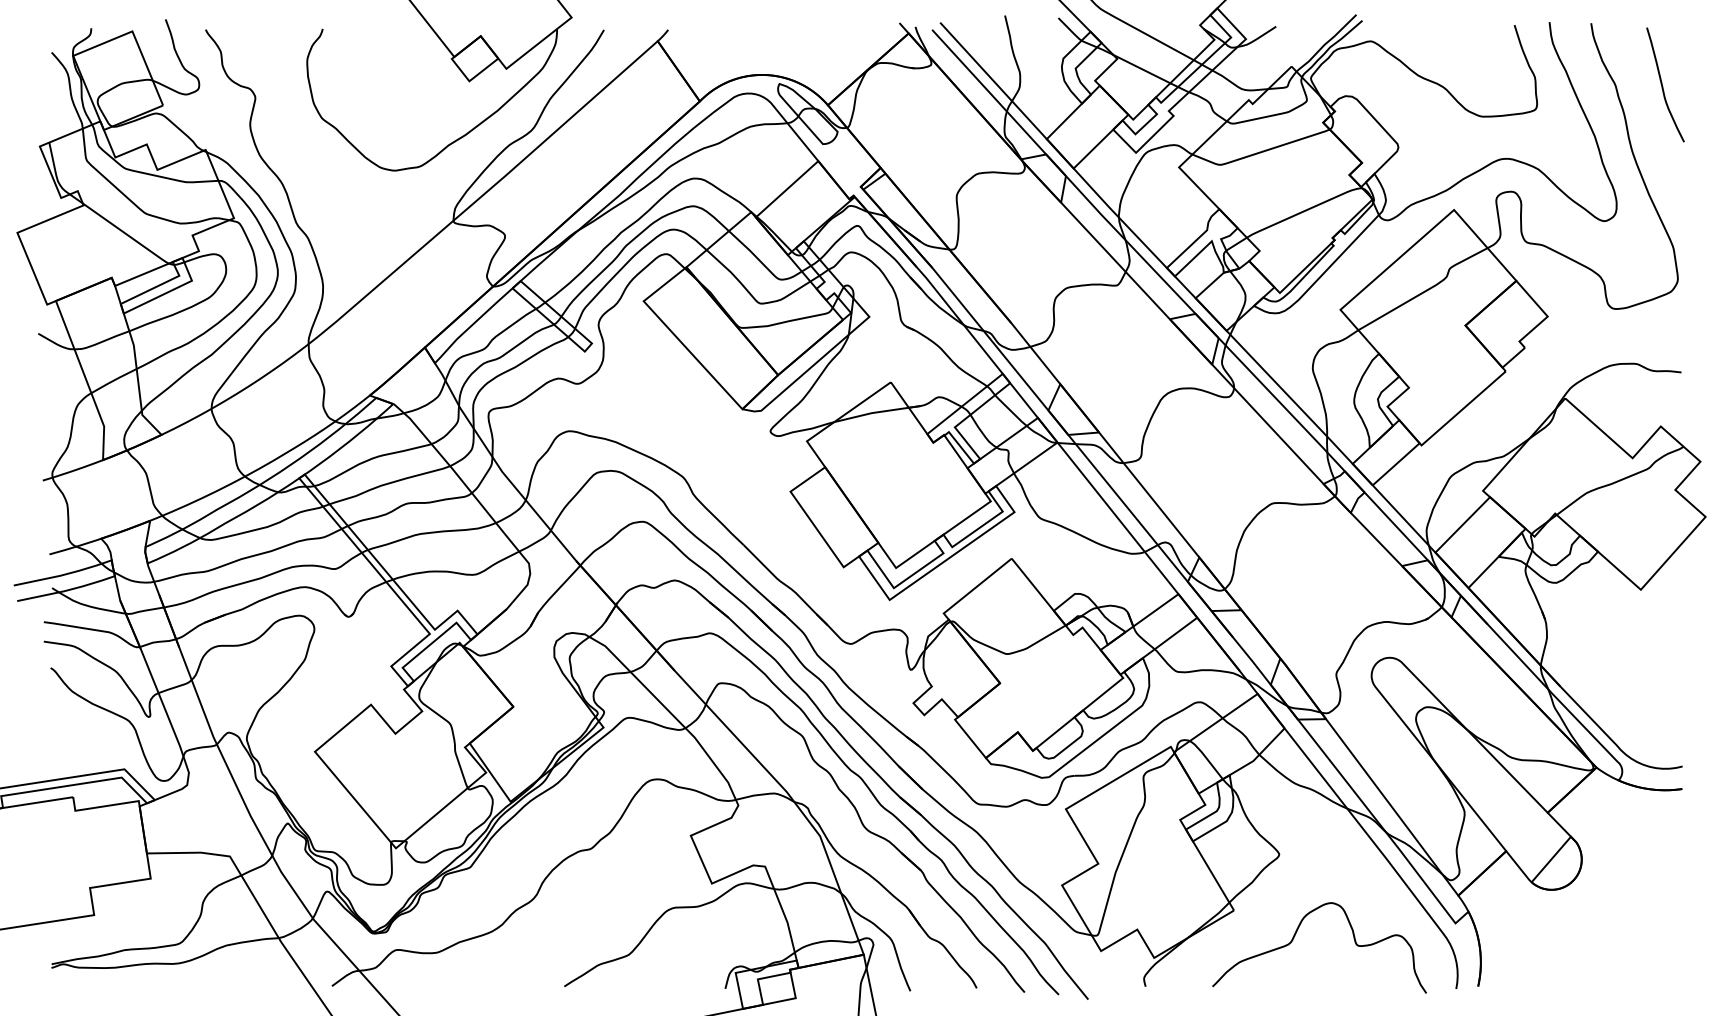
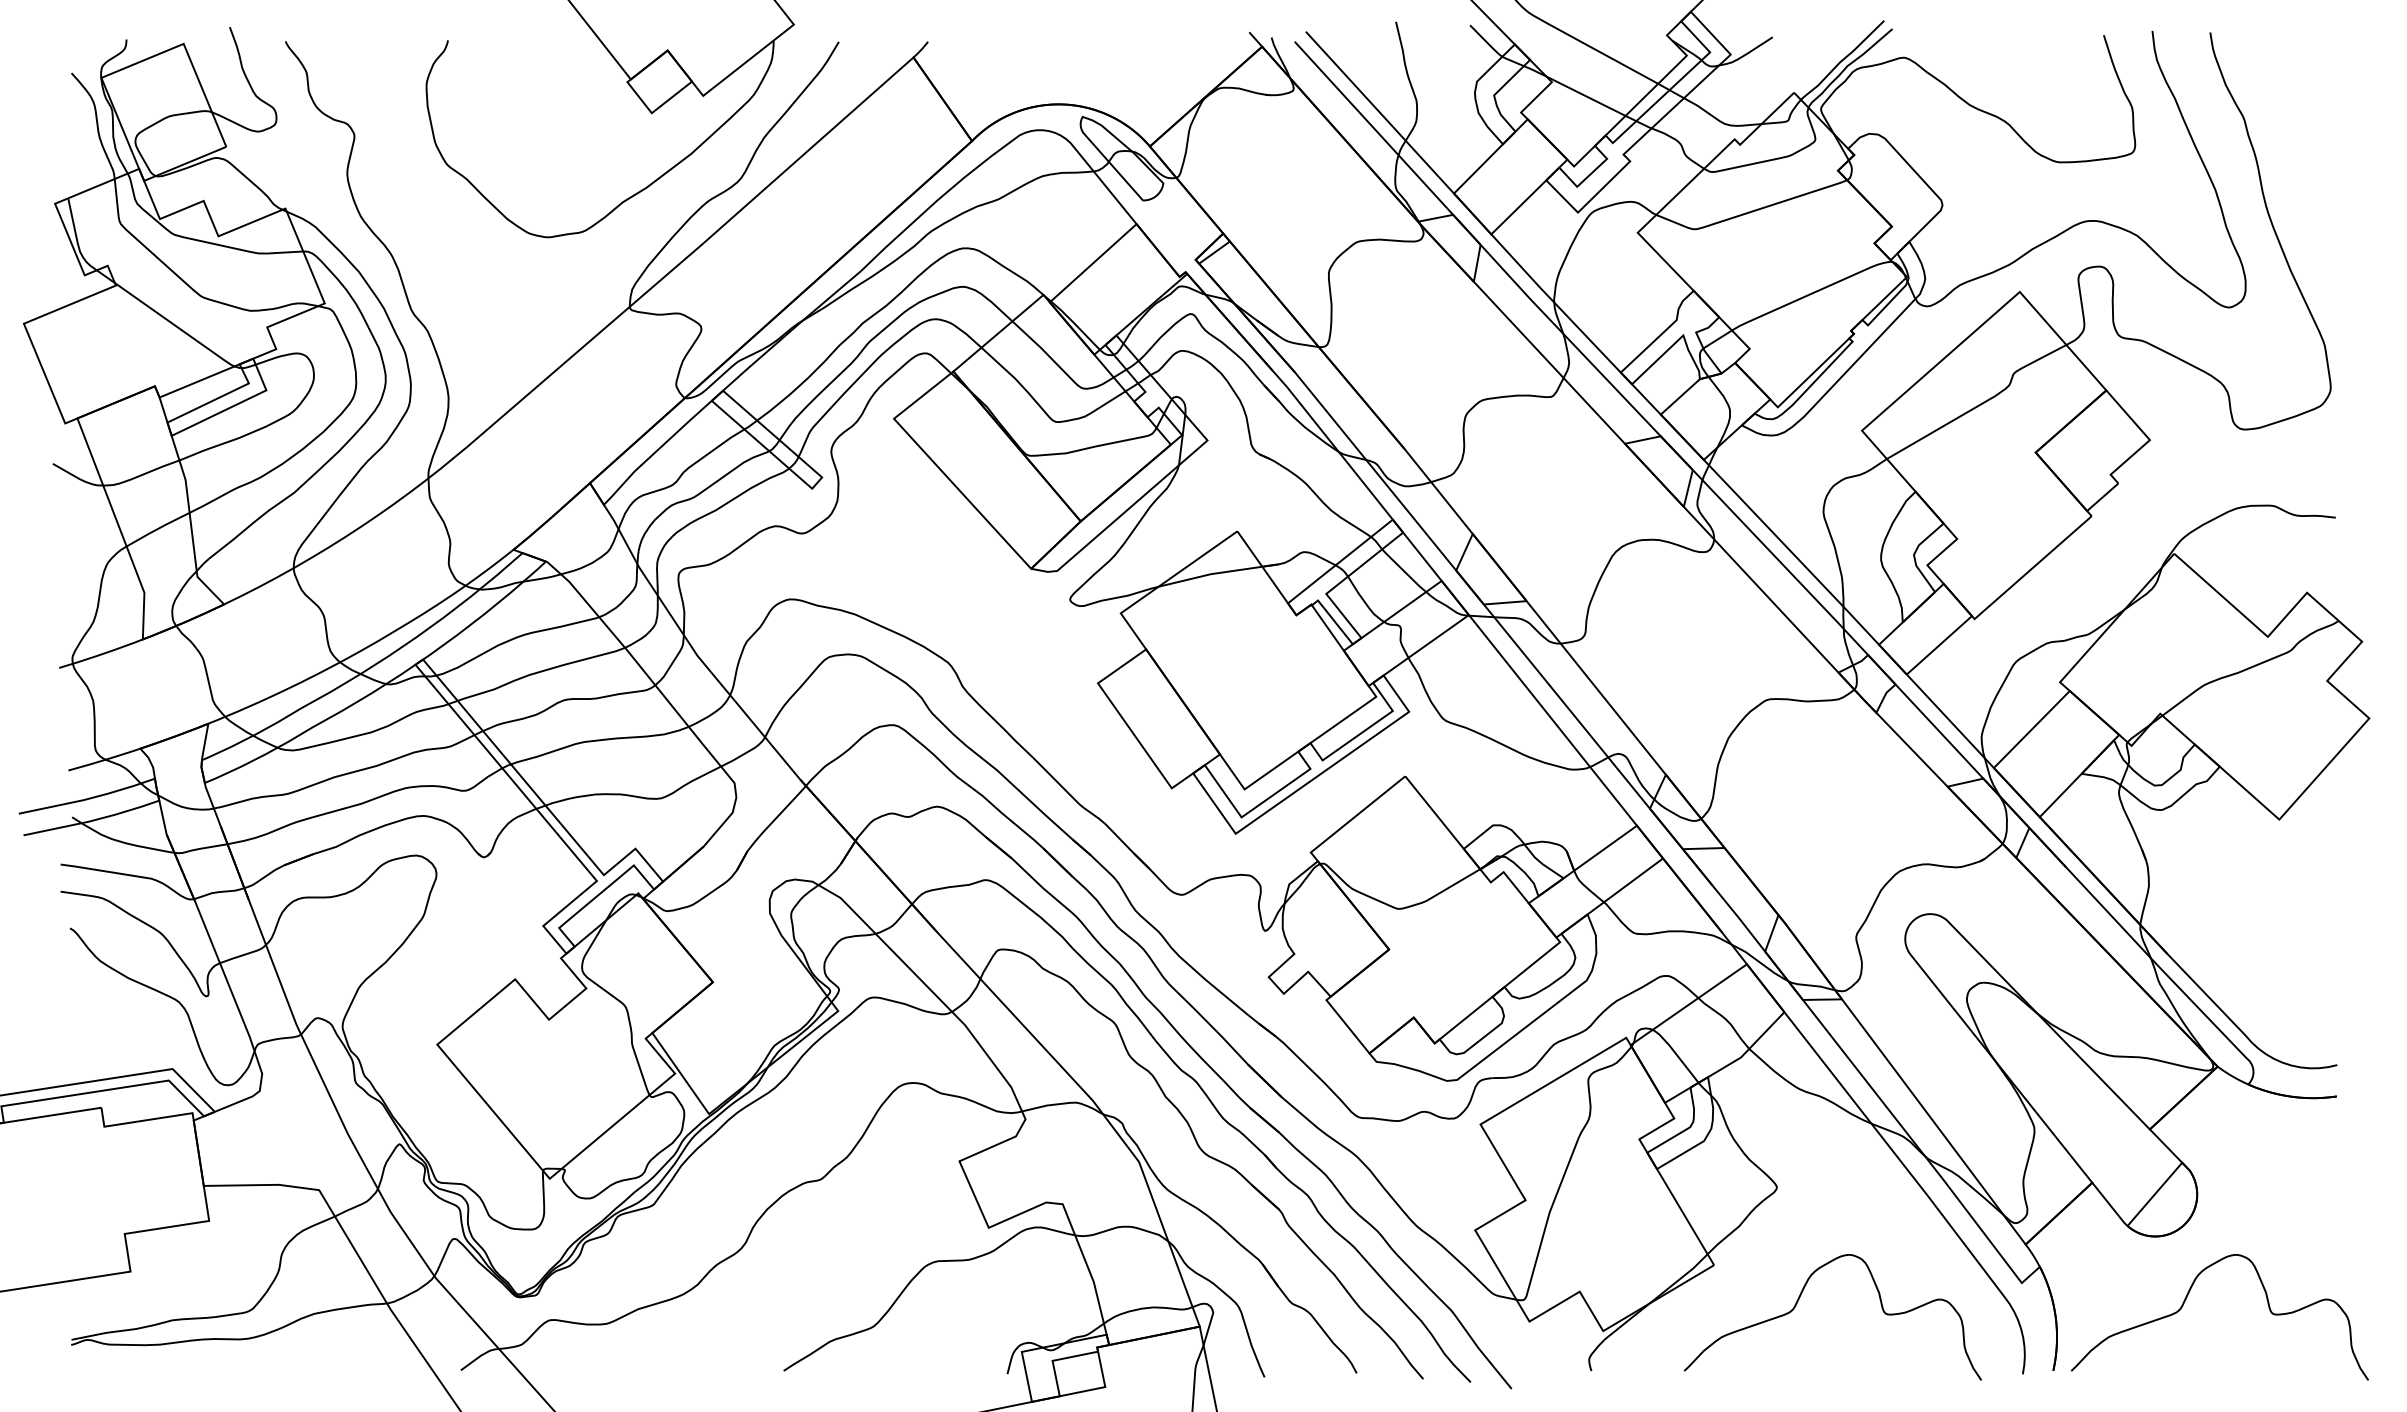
curve: (1662, 84) -> (2309, 117), removed
curve: (1573, 936) -> (2185, 1301), added

